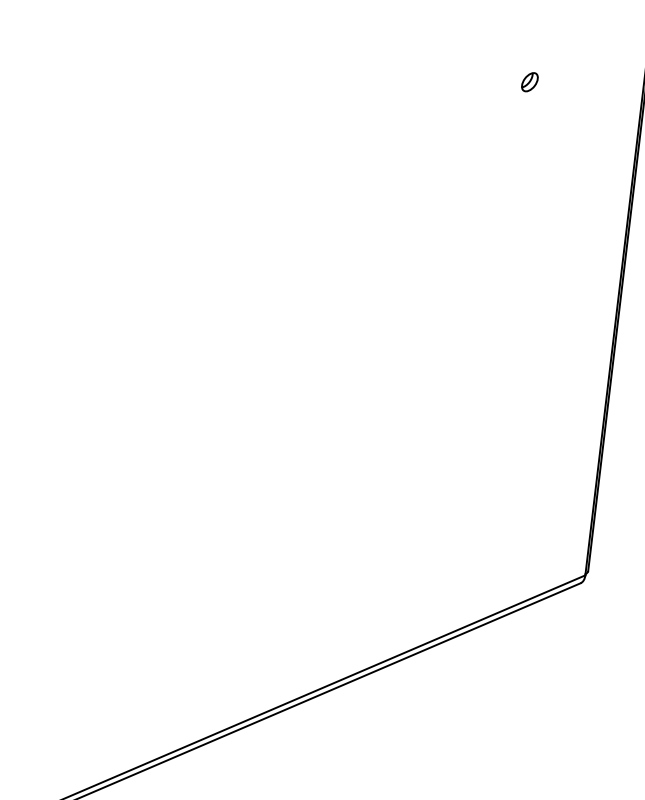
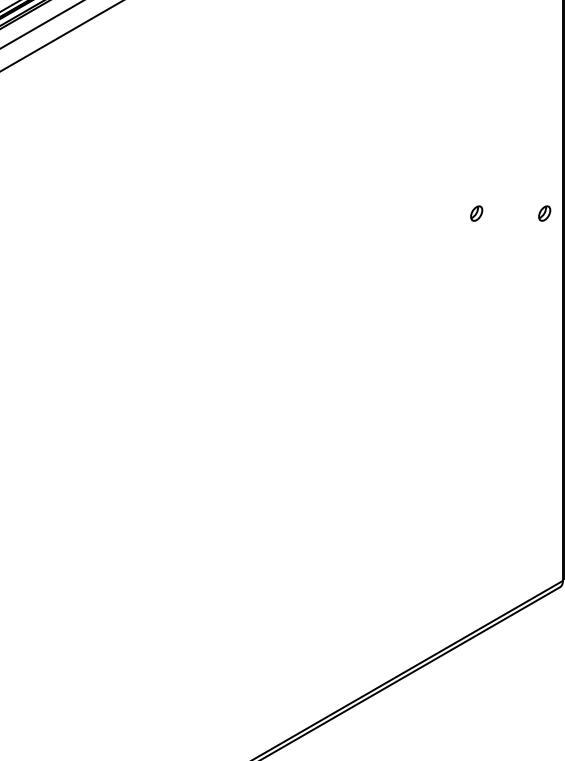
part: (618, 92) -> (544, 213), added

